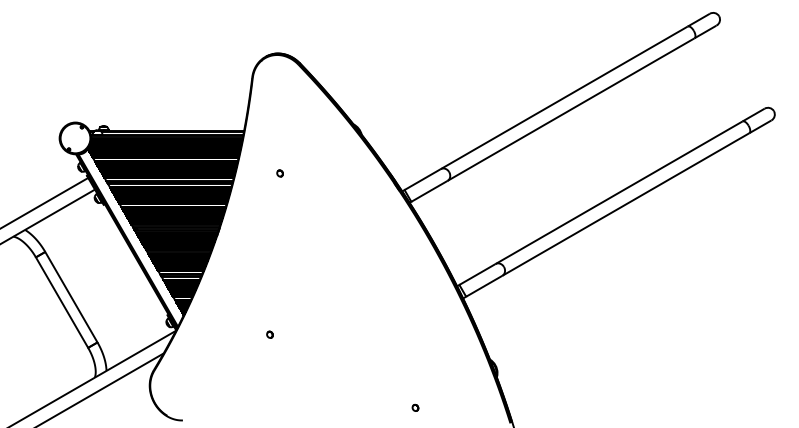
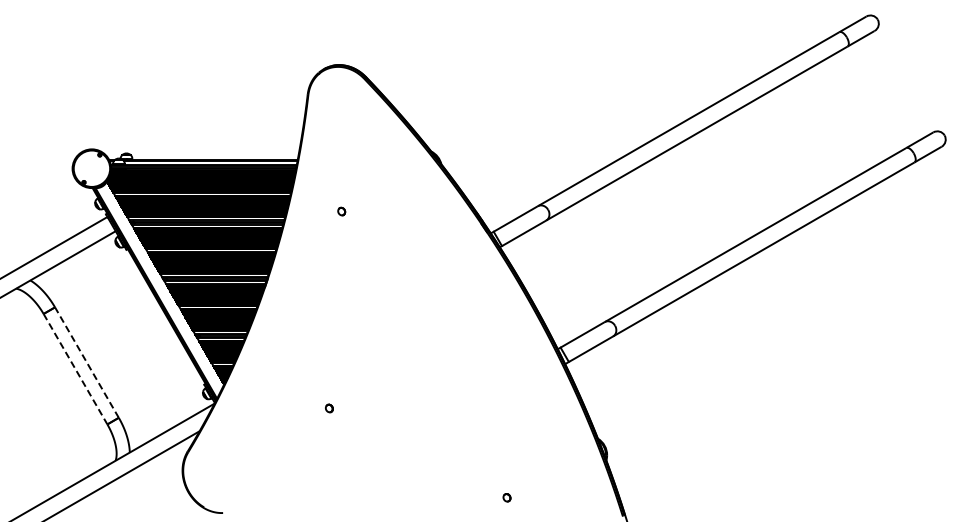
line: (71, 297) -> (86, 362), solid -> dashed
line: (62, 302) -> (75, 369), solid -> dashed

